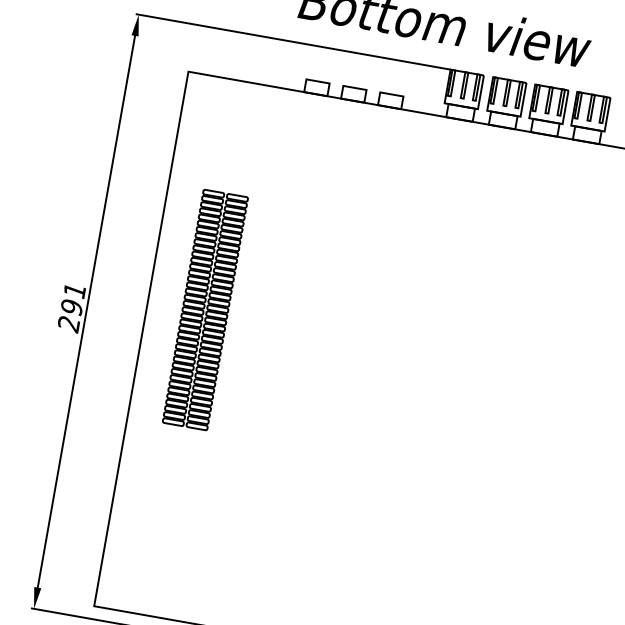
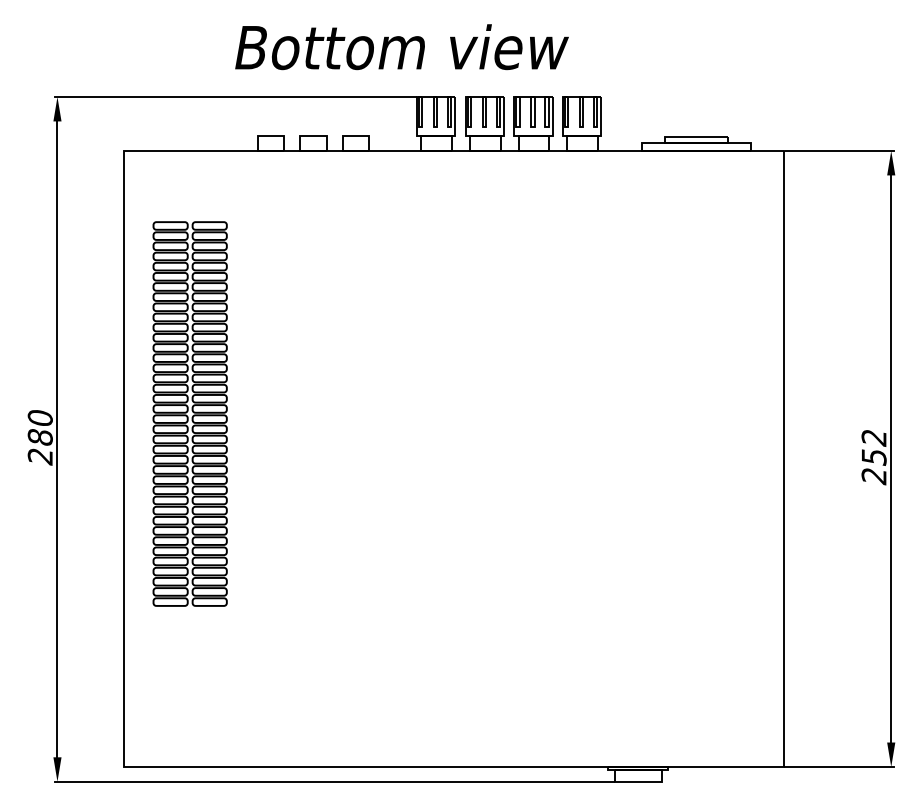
text: (72, 298) -> (39, 427), 291 -> 280
part: (204, 309) -> (189, 413), size x1.43

